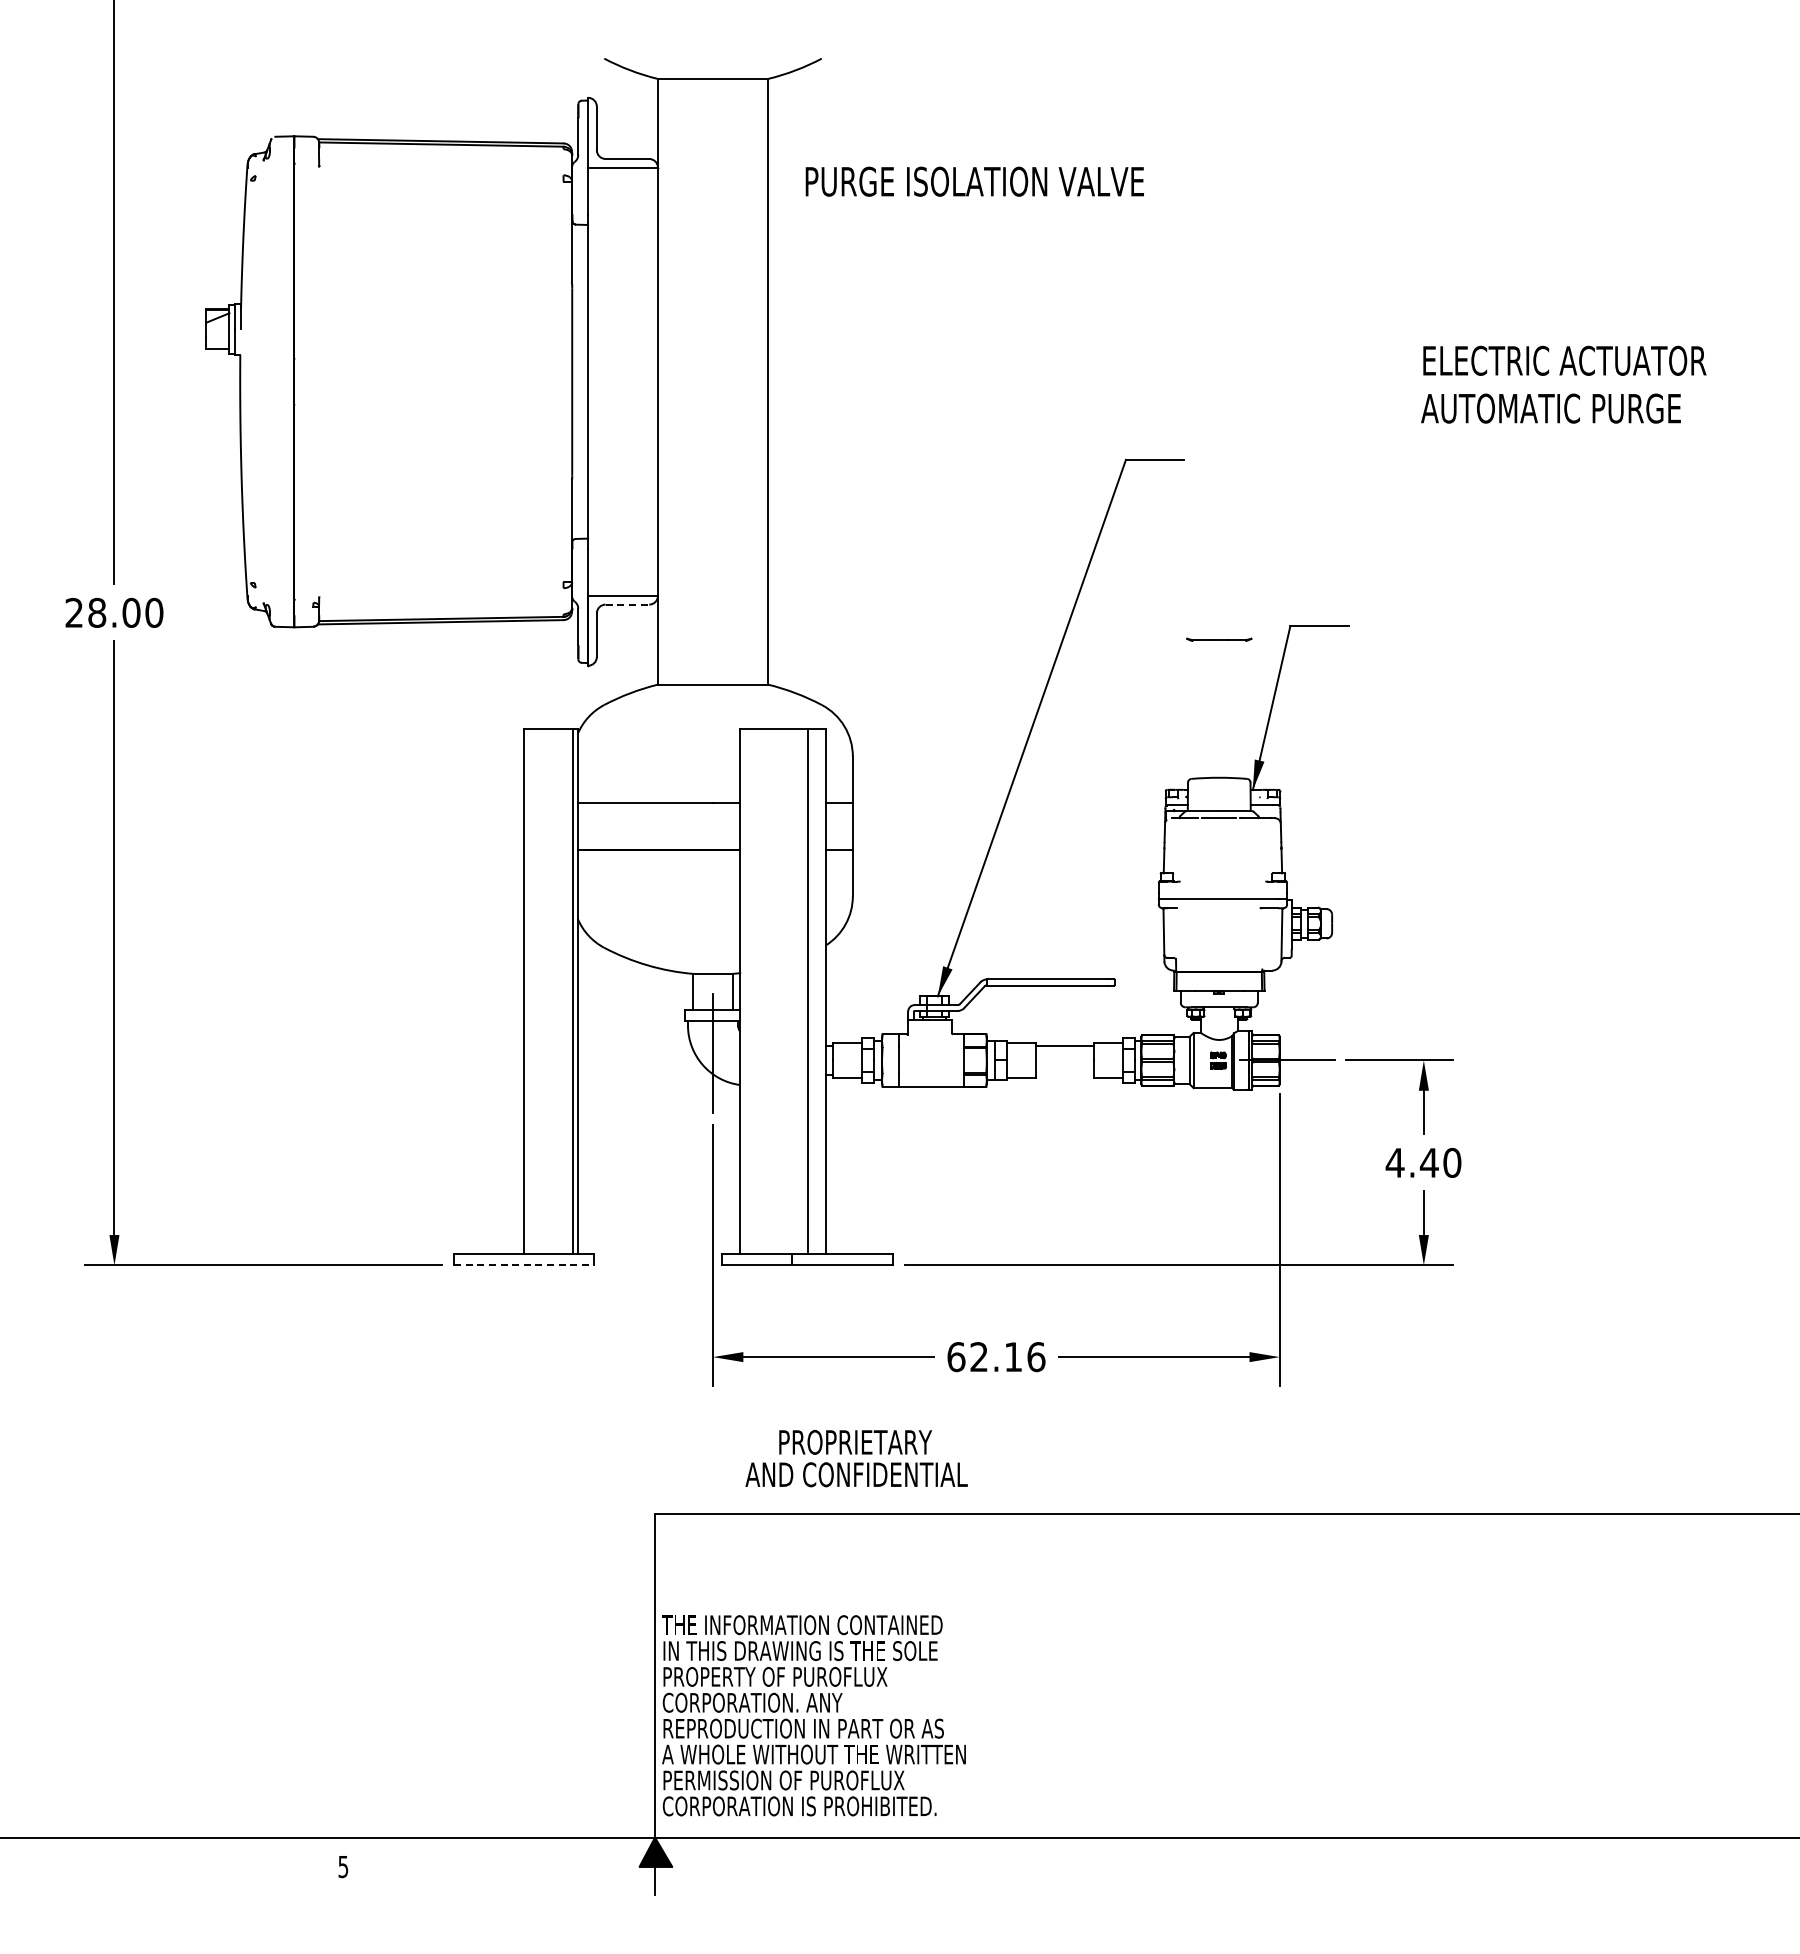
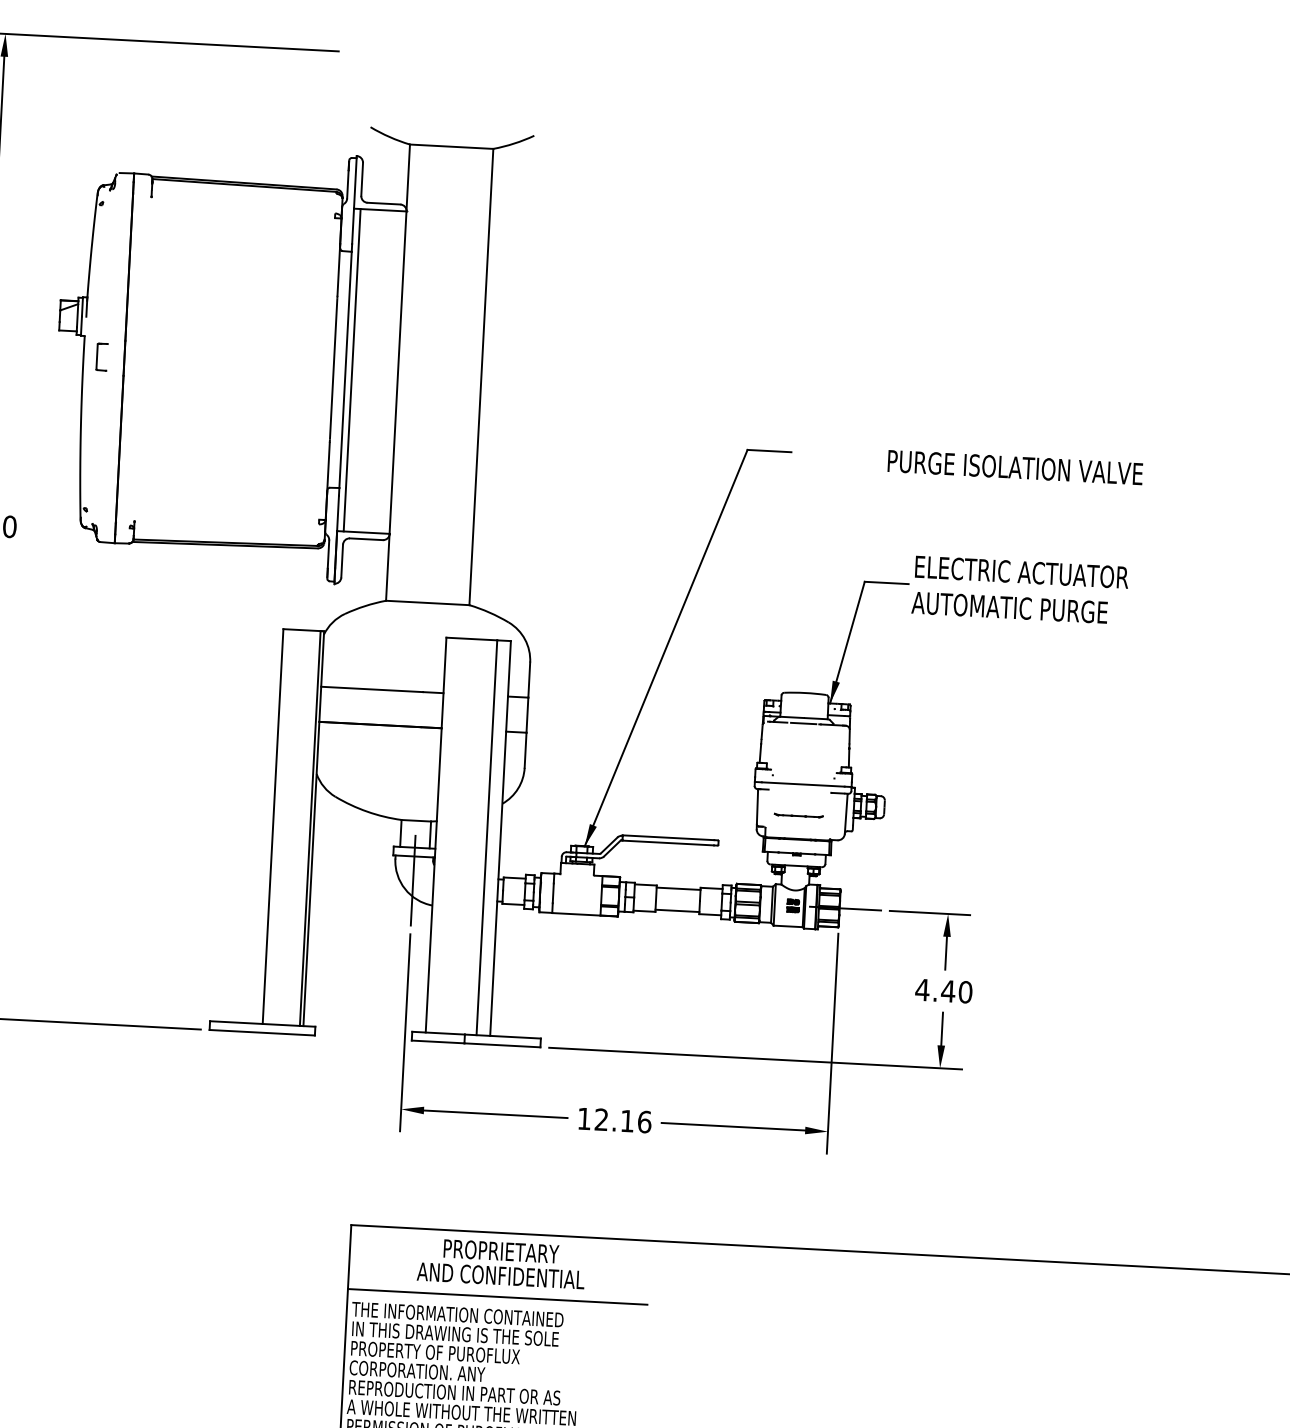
text: (974, 181) -> (1015, 467), moved
part: (264, 381) -> (101, 356), added
line: (596, 381) -> (351, 370), added
text: (1563, 384) -> (1020, 590), moved
line: (627, 604) -> (366, 539), dashed -> solid
part: (1219, 639) -> (799, 815), moved
line: (1065, 1075) -> (677, 911), added
line: (523, 1265) -> (262, 1032), dashed -> solid
text: (956, 1357) -> (584, 1119), 62.16 -> 12.16
text: (856, 1458) -> (501, 1263), moved
line: (853, 1598) -> (497, 1296), added

